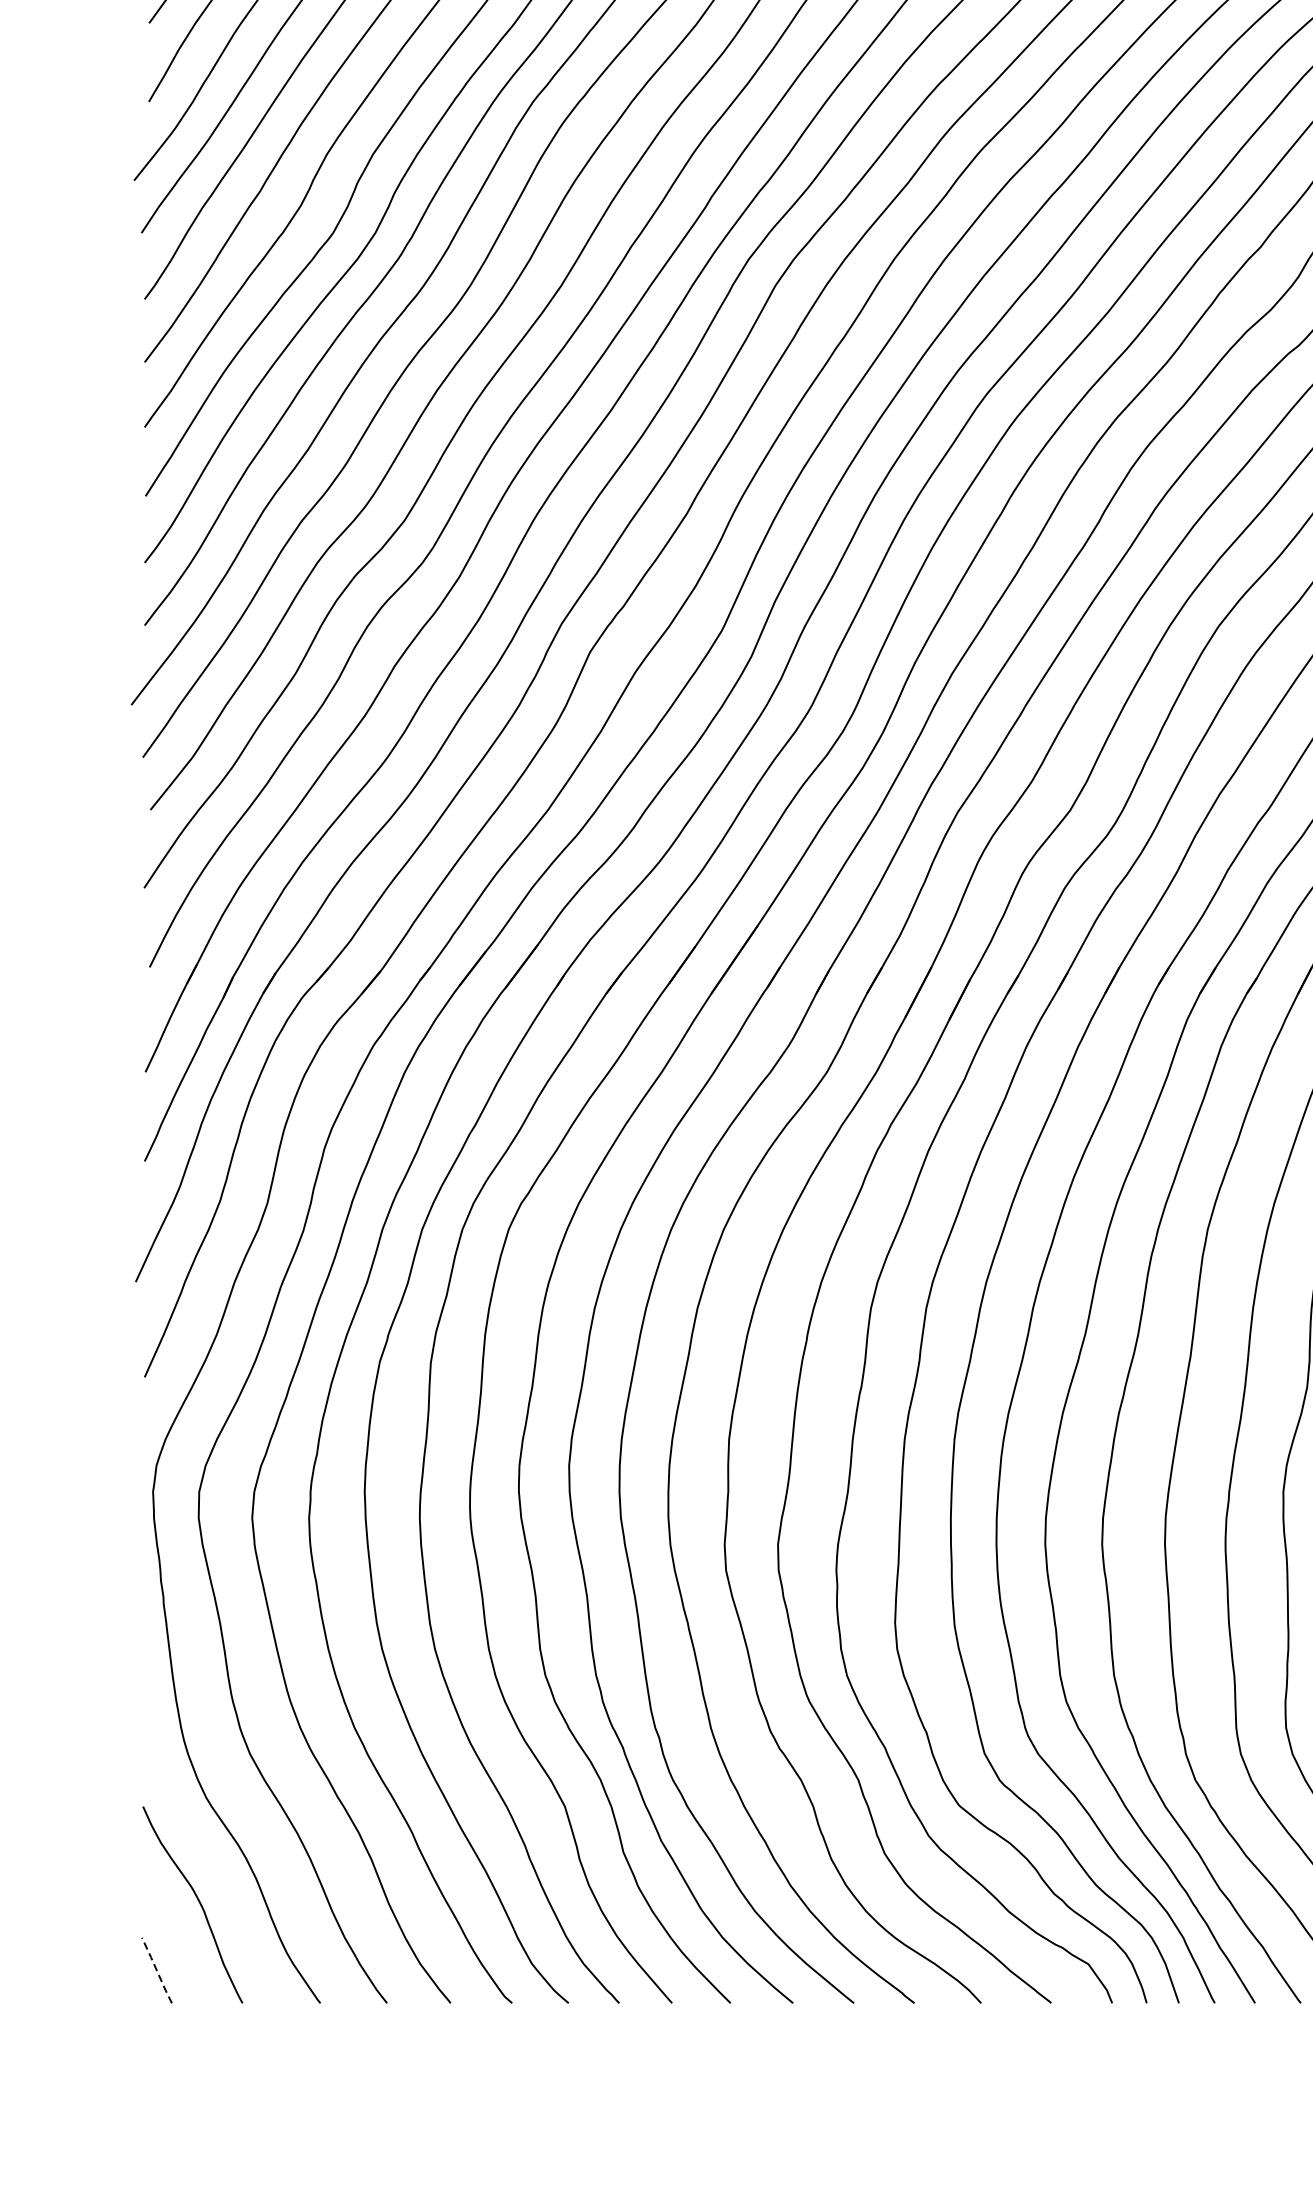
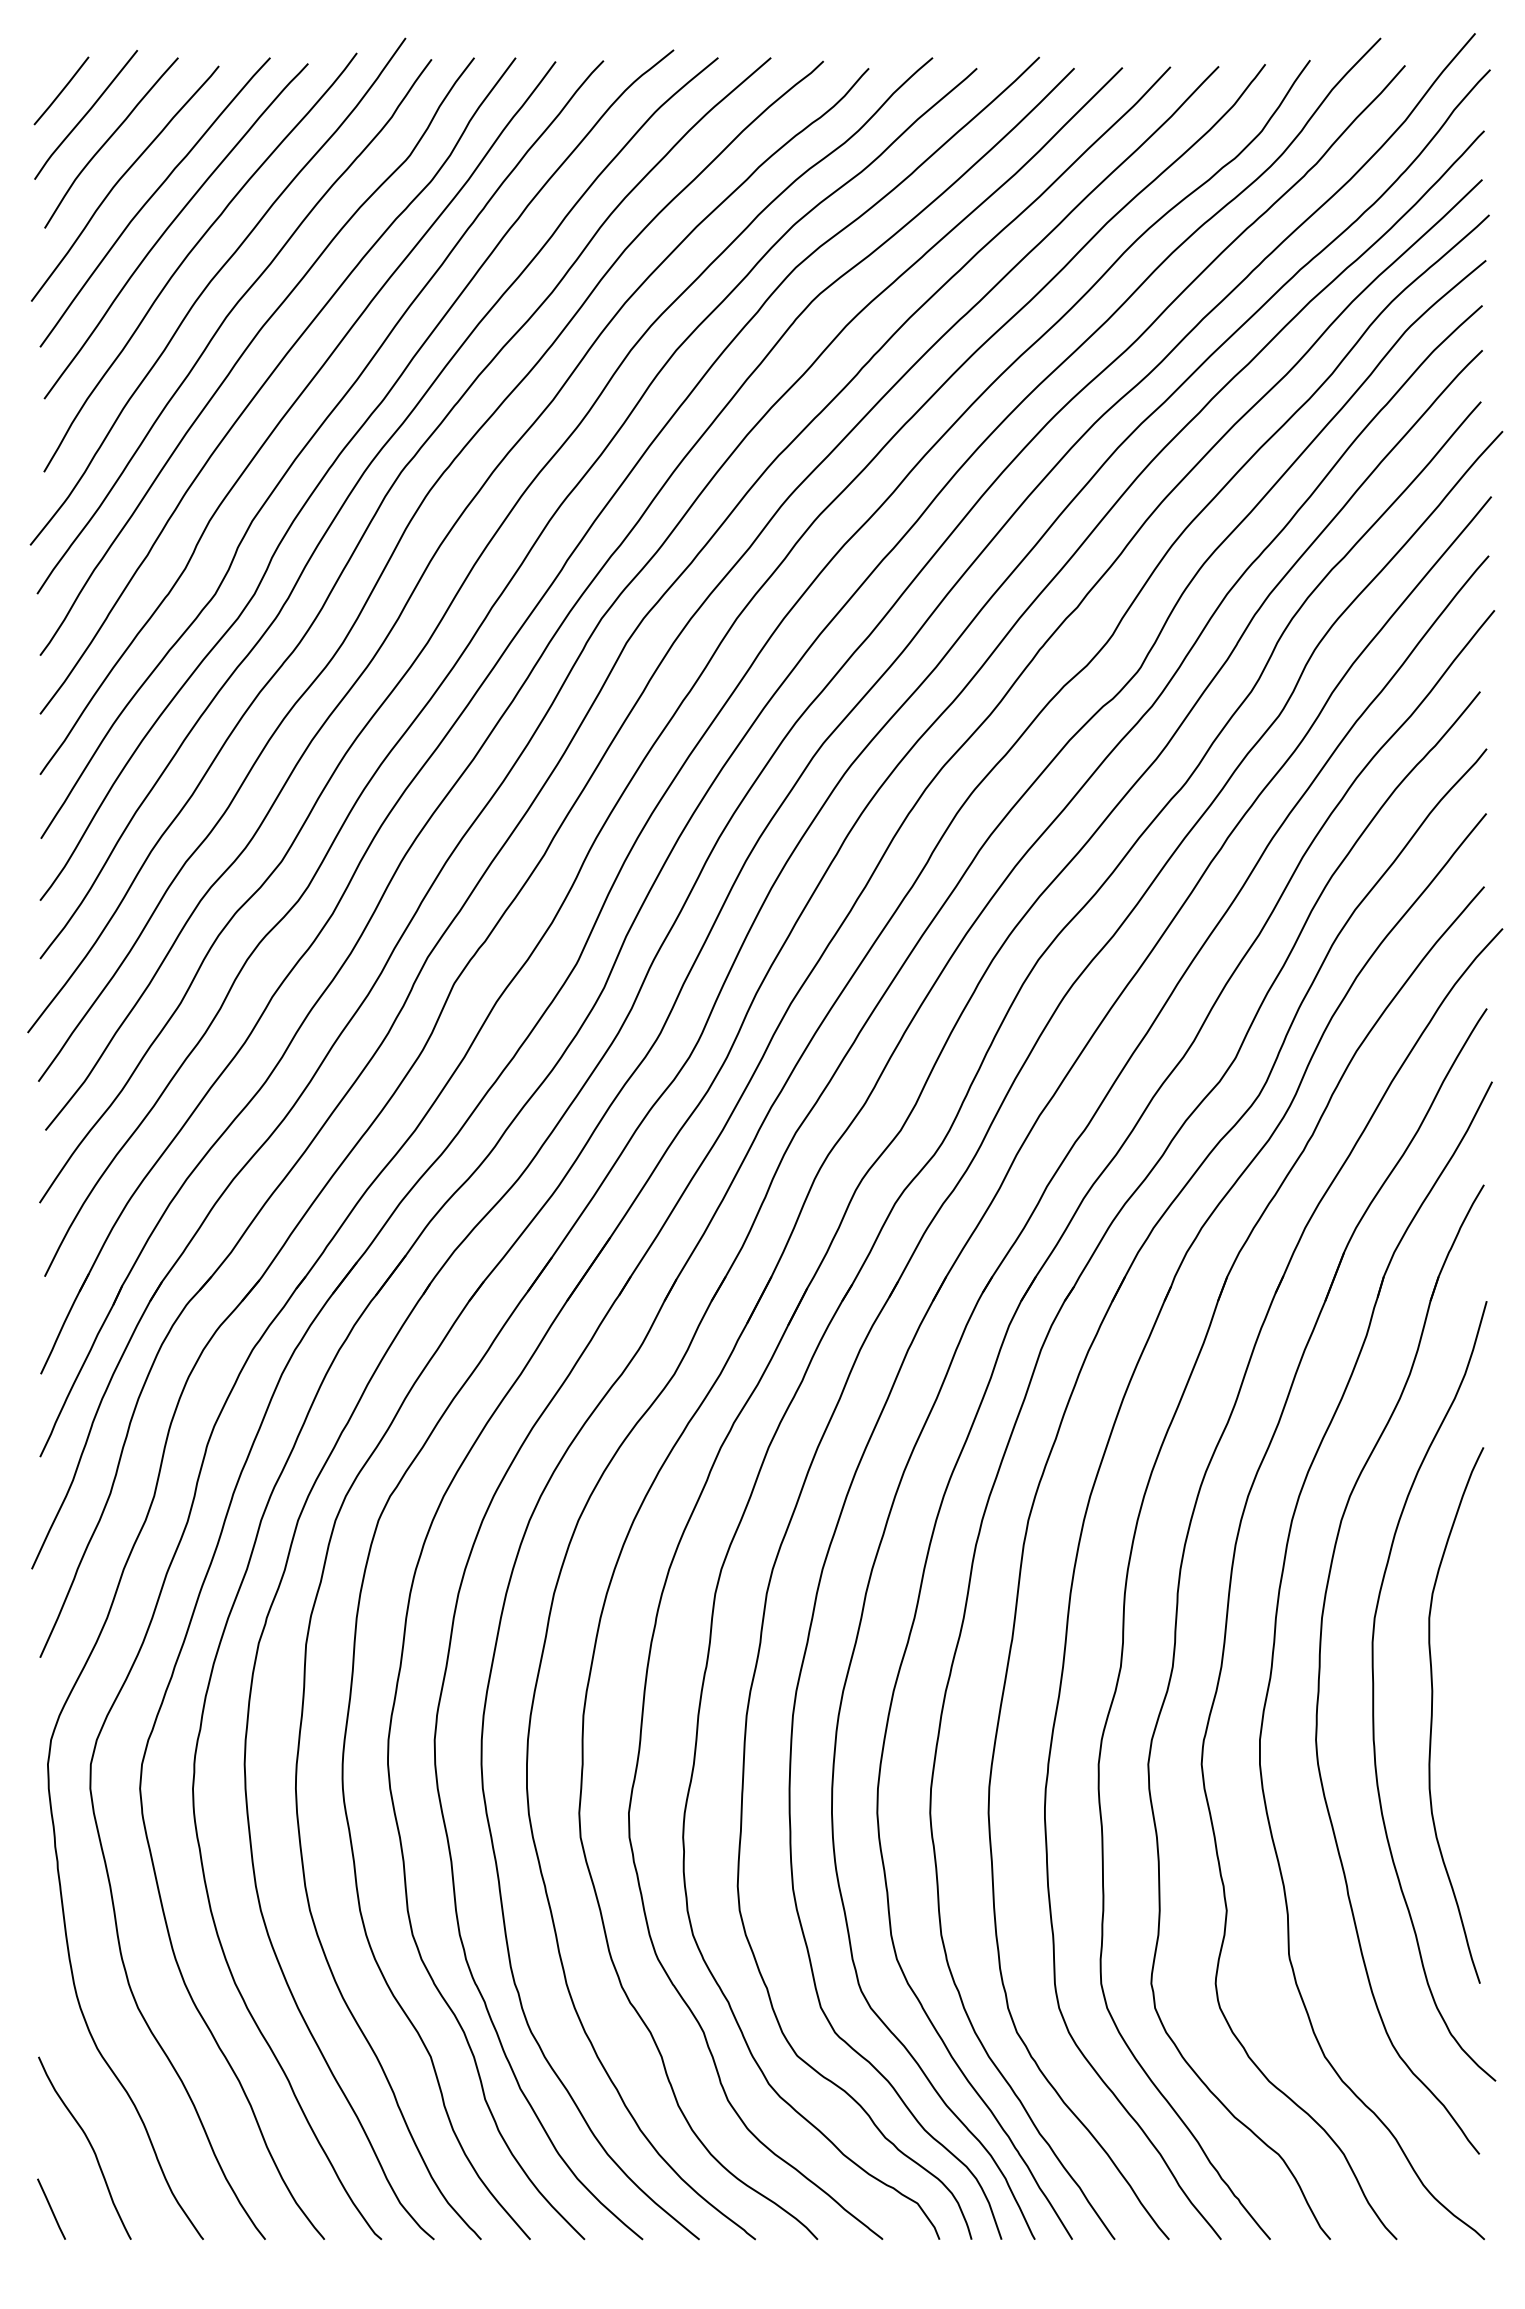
line: (156, 1969) -> (51, 2208), dashed -> solid

